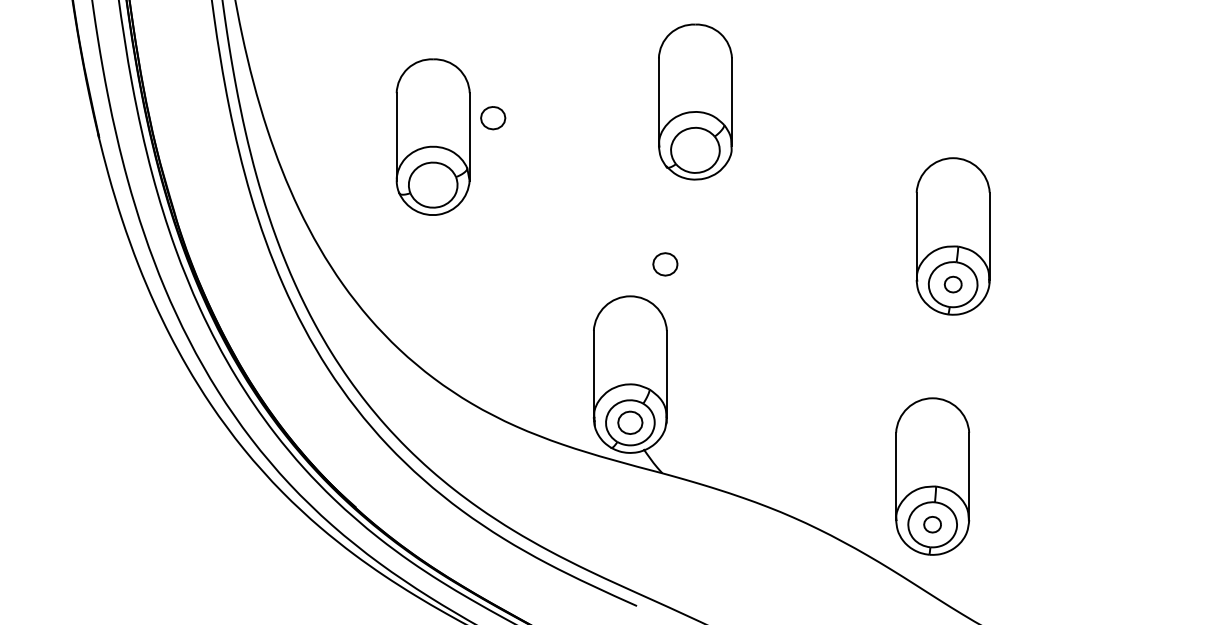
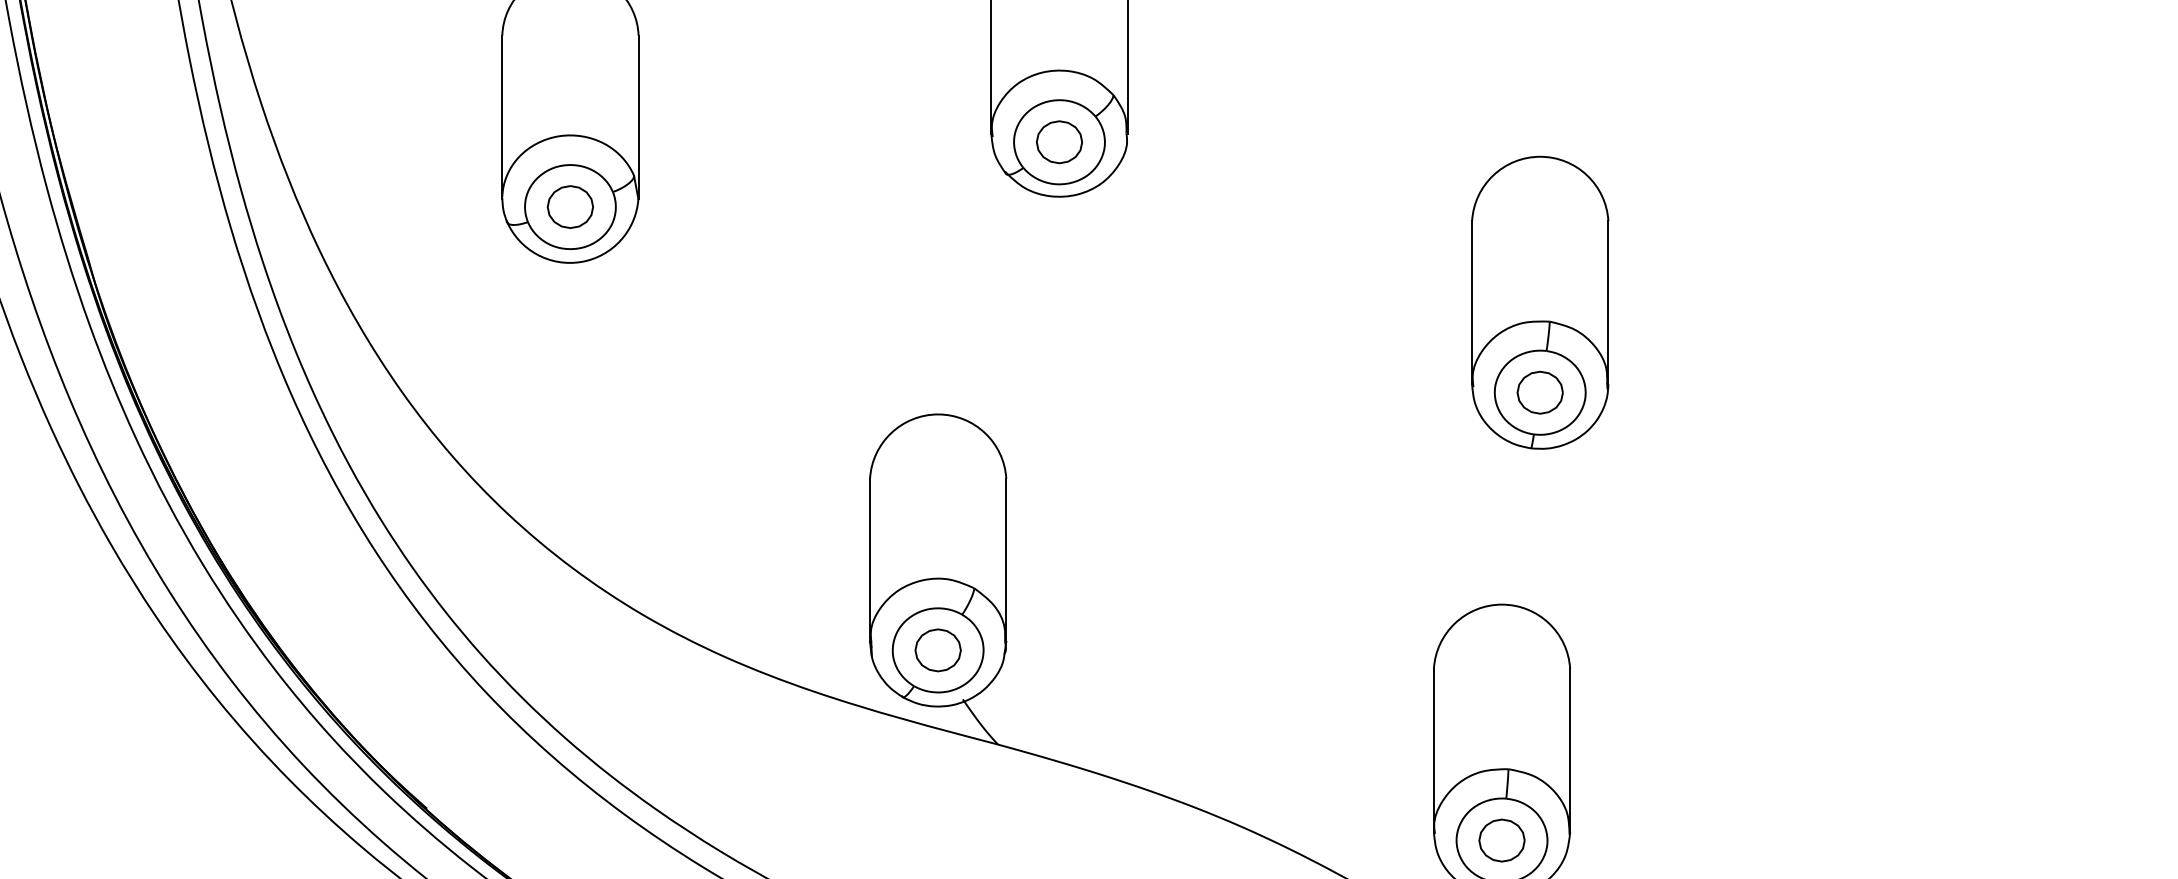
part: (493, 118) -> (570, 207), moved
part: (665, 264) -> (1059, 142), moved
part: (953, 284) -> (1540, 392), size x1.43
part: (932, 524) -> (1501, 840), size x1.43

